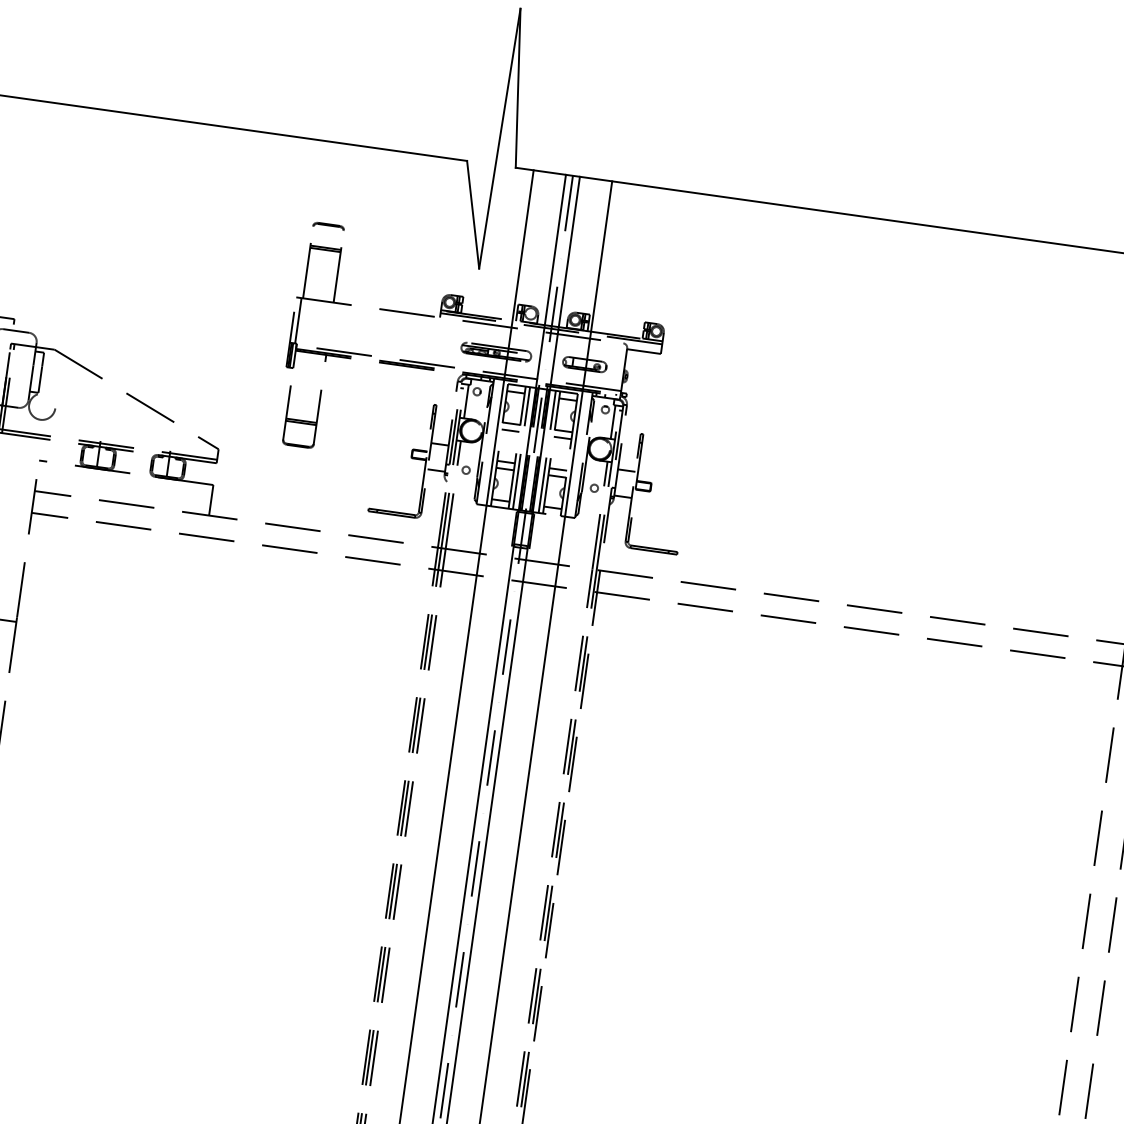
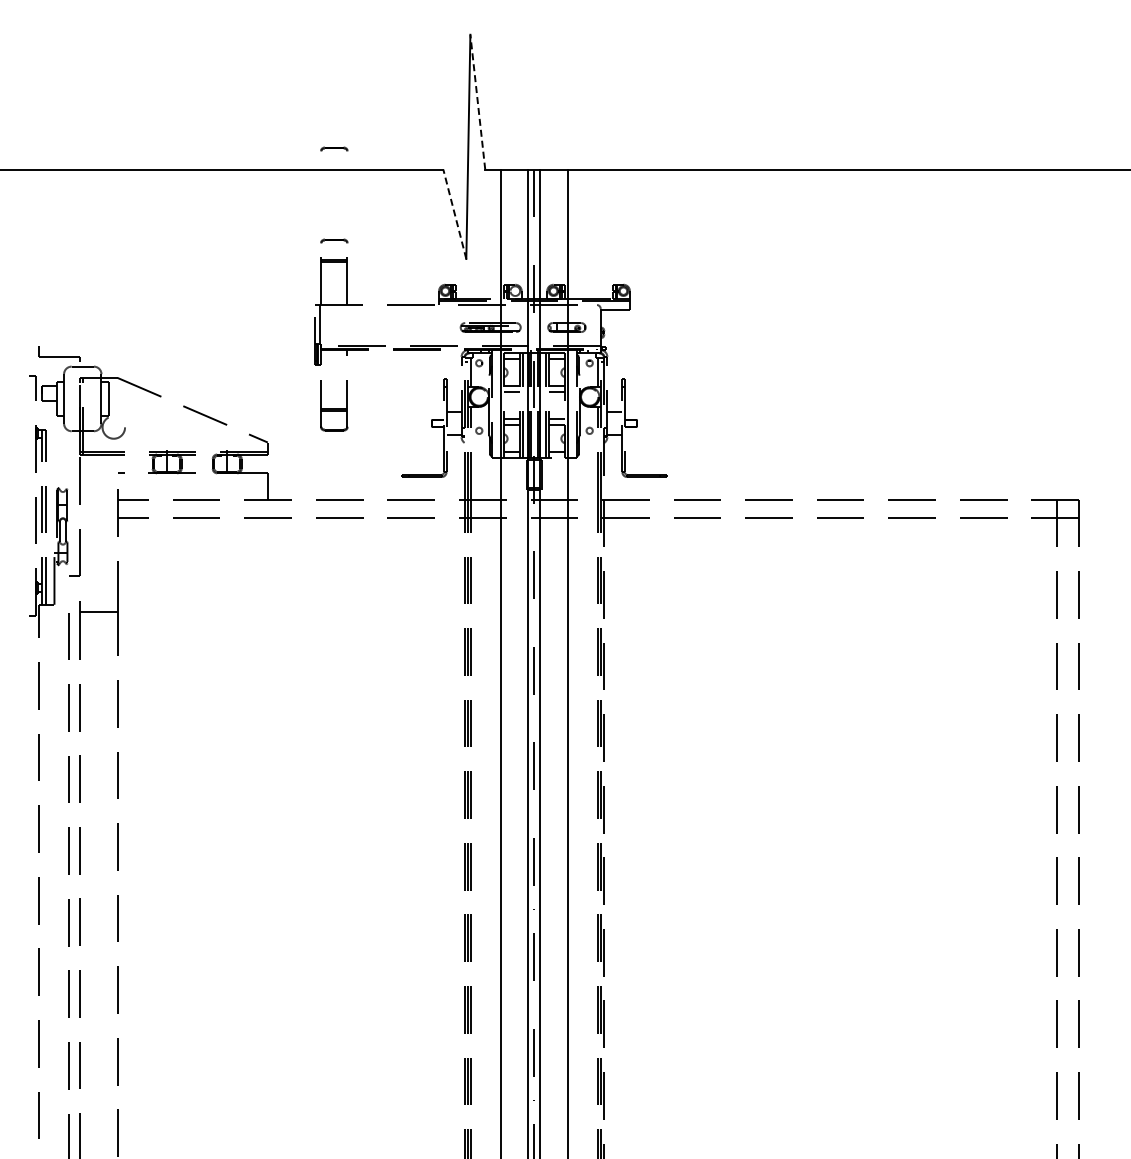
line: (517, 88) -> (477, 102), solid -> dashed
part: (344, 118) -> (334, 148), added
line: (472, 213) -> (454, 213), solid -> dashed

